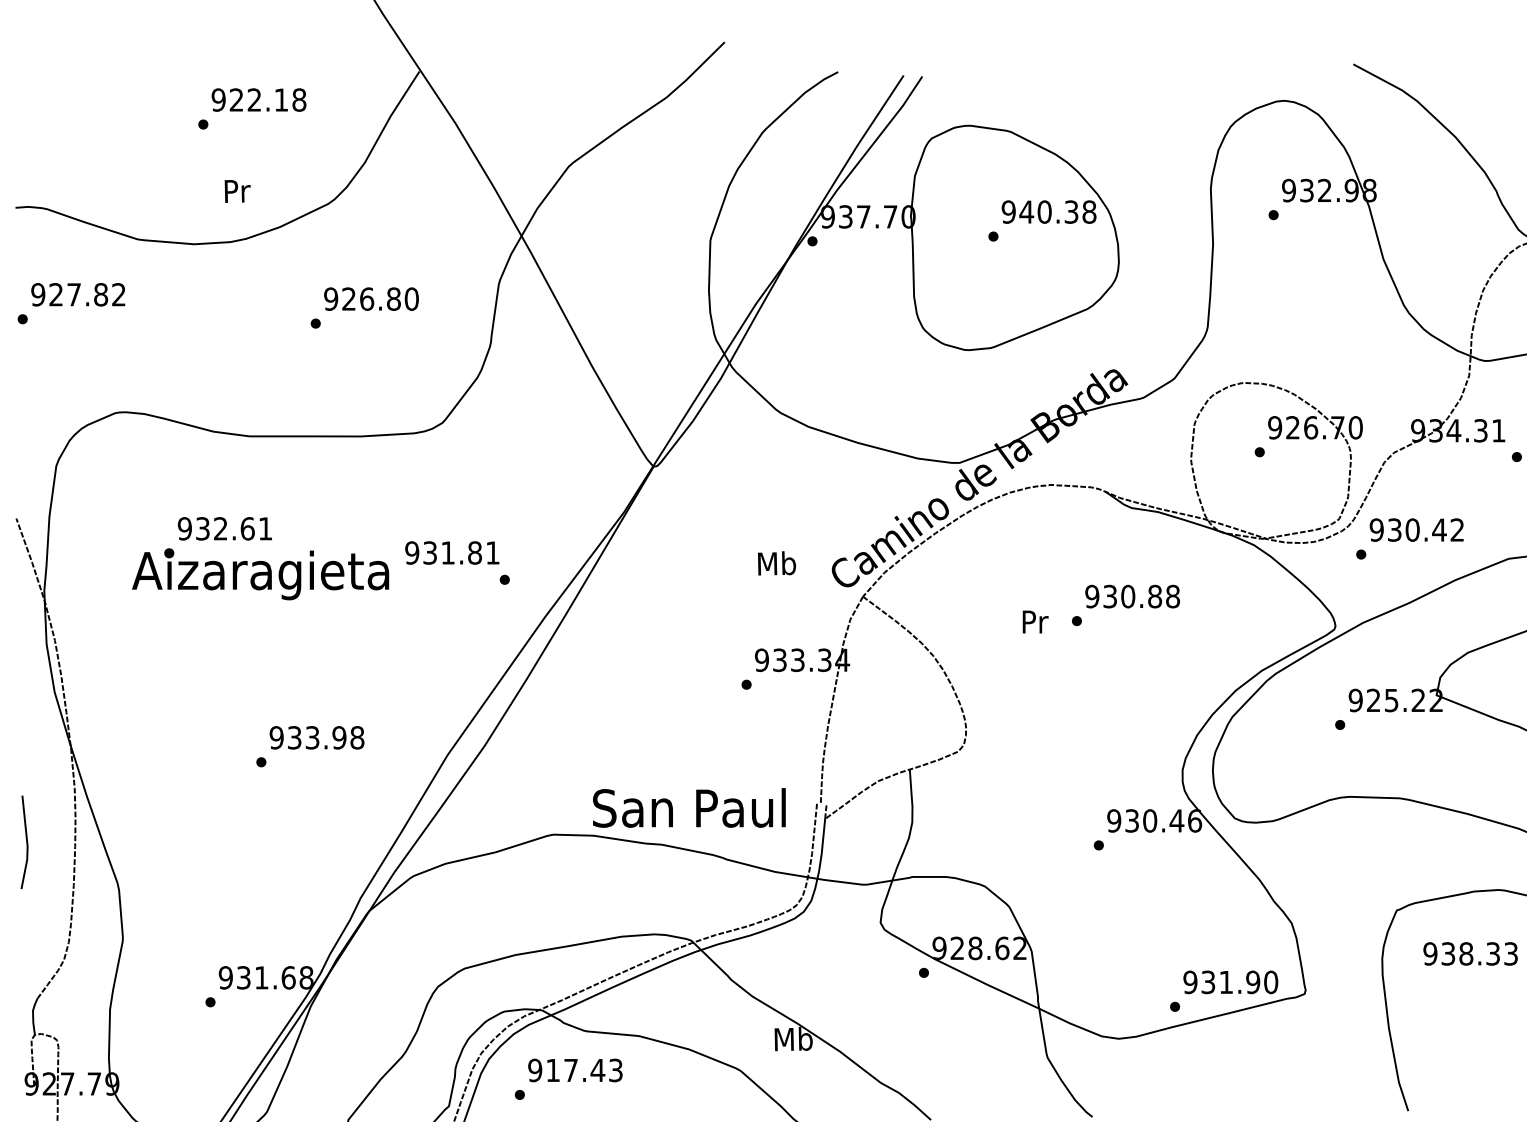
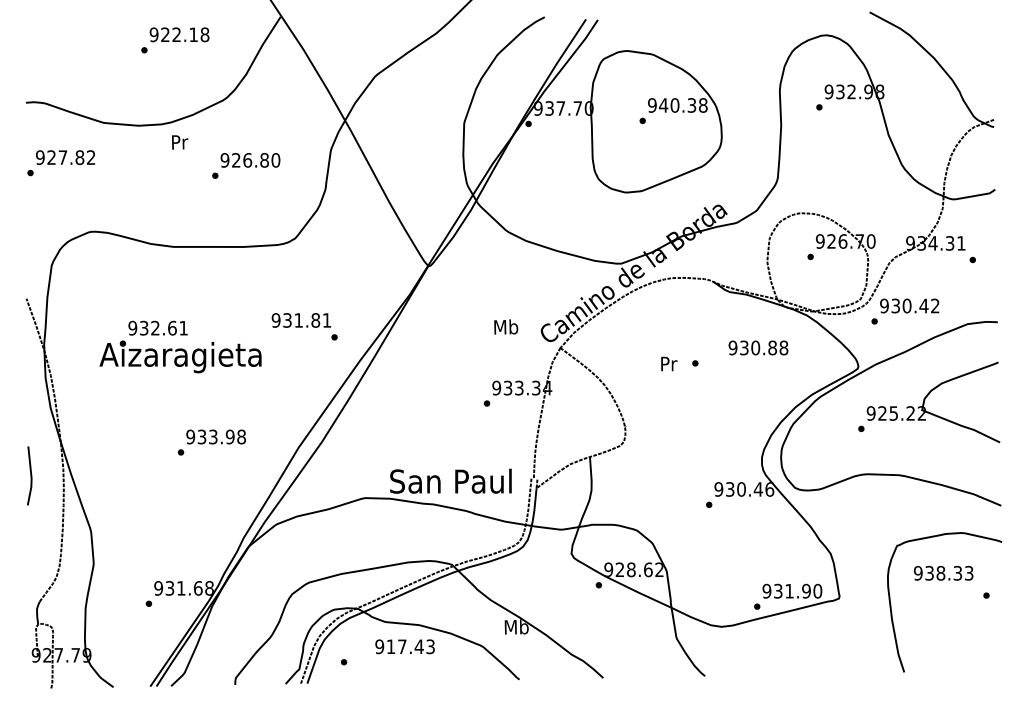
text: (238, 191) -> (180, 142), moved
text: (260, 557) -> (180, 346), moved
text: (1132, 595) -> (758, 347), moved
line: (25, 841) -> (30, 475), moved
text: (574, 1069) -> (404, 646), moved

